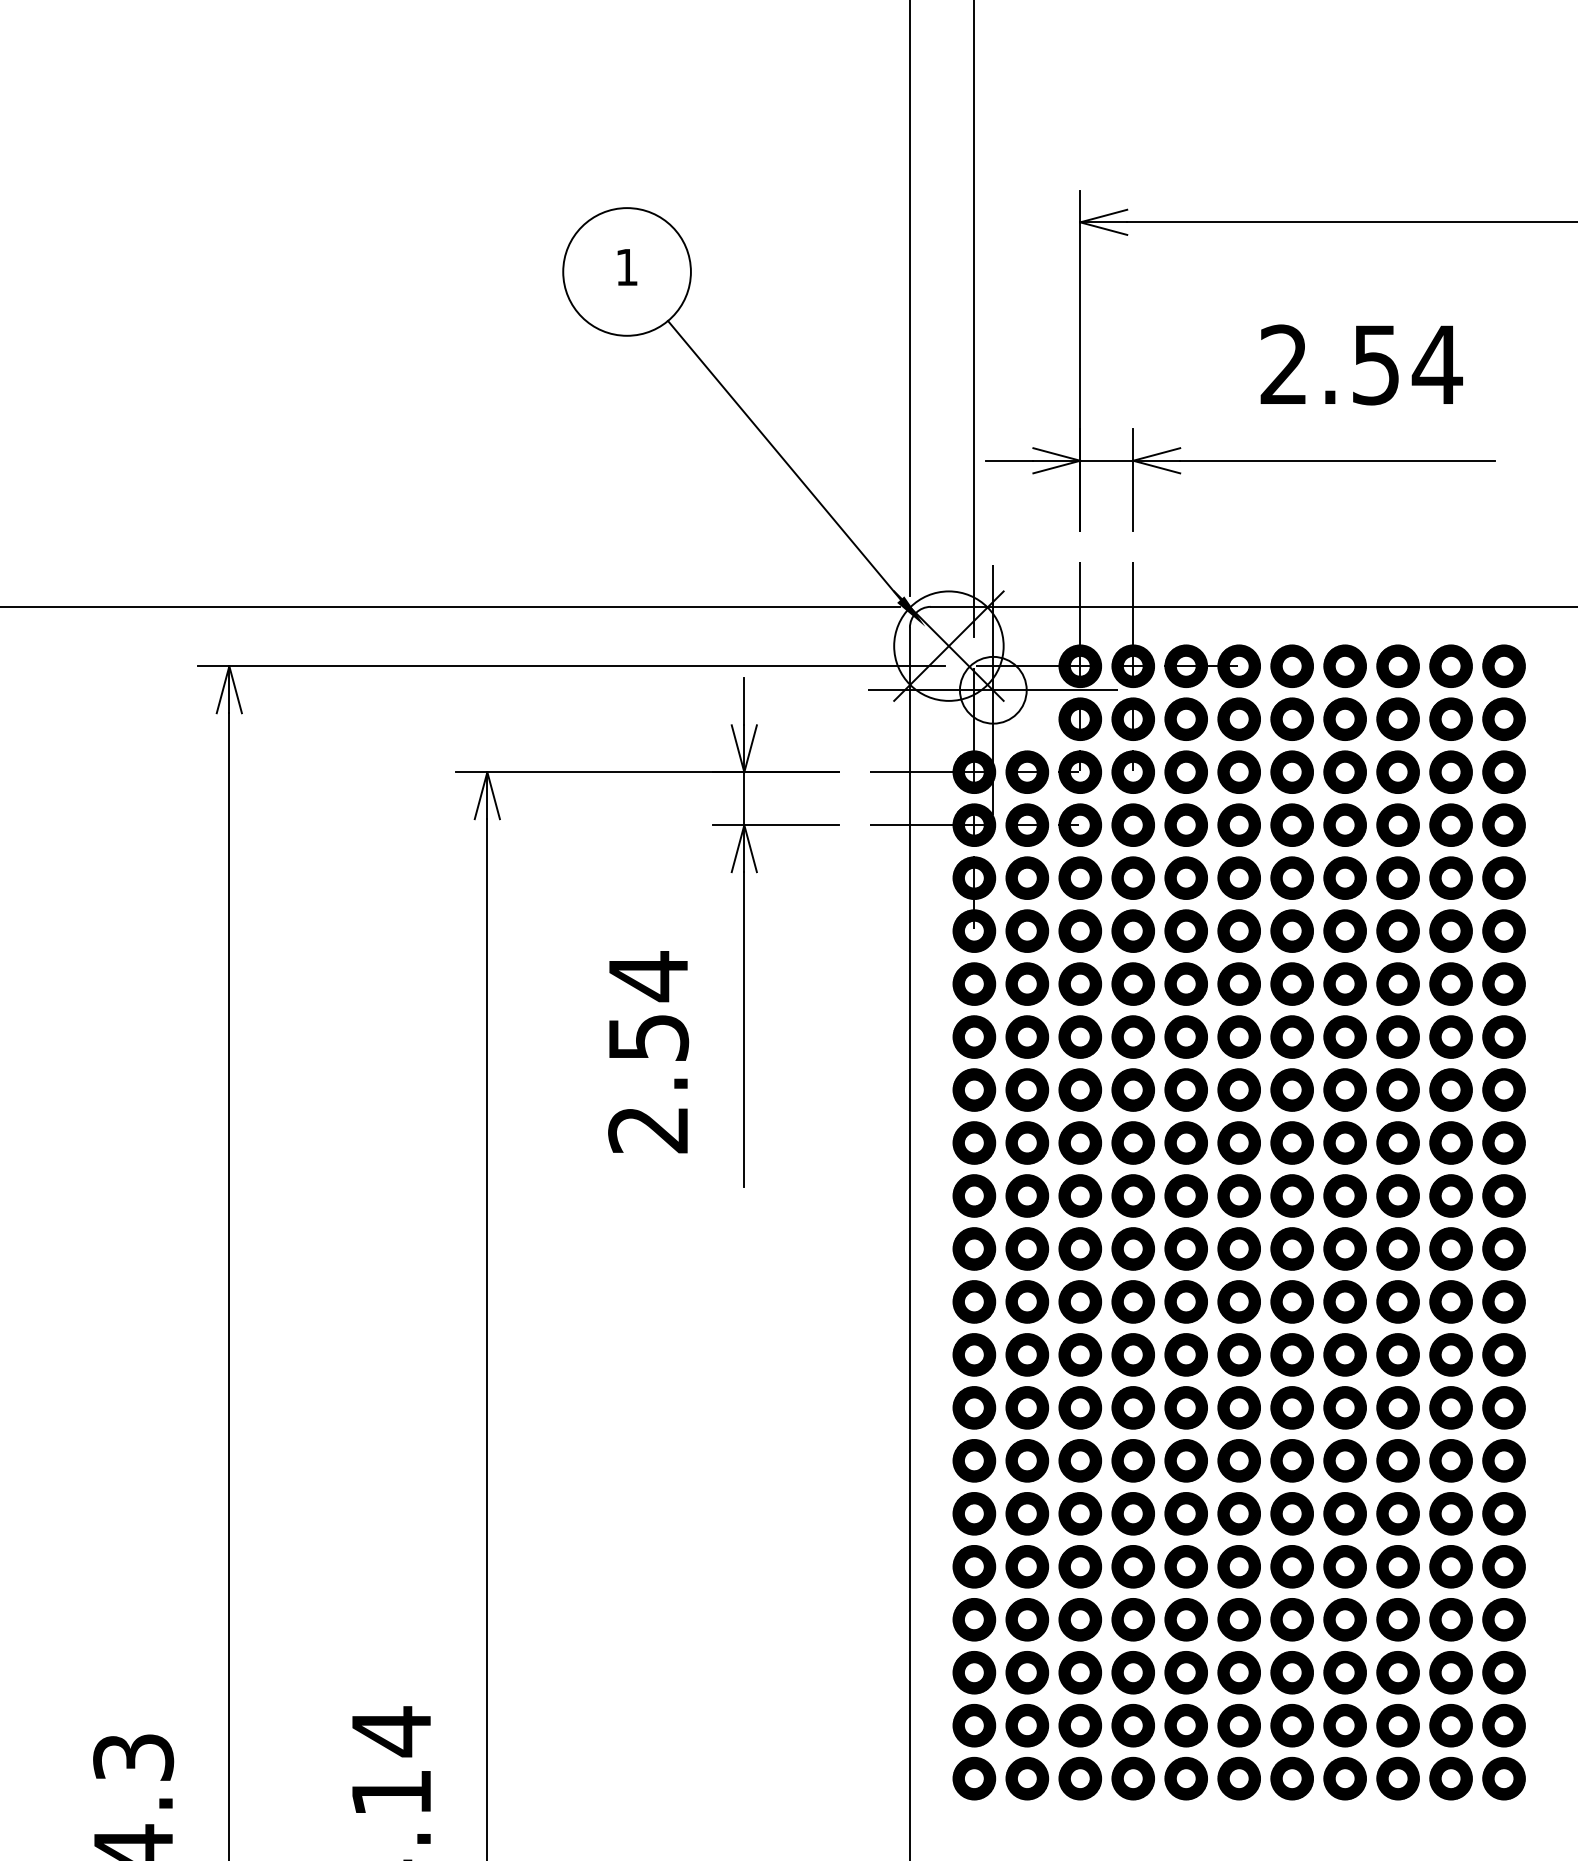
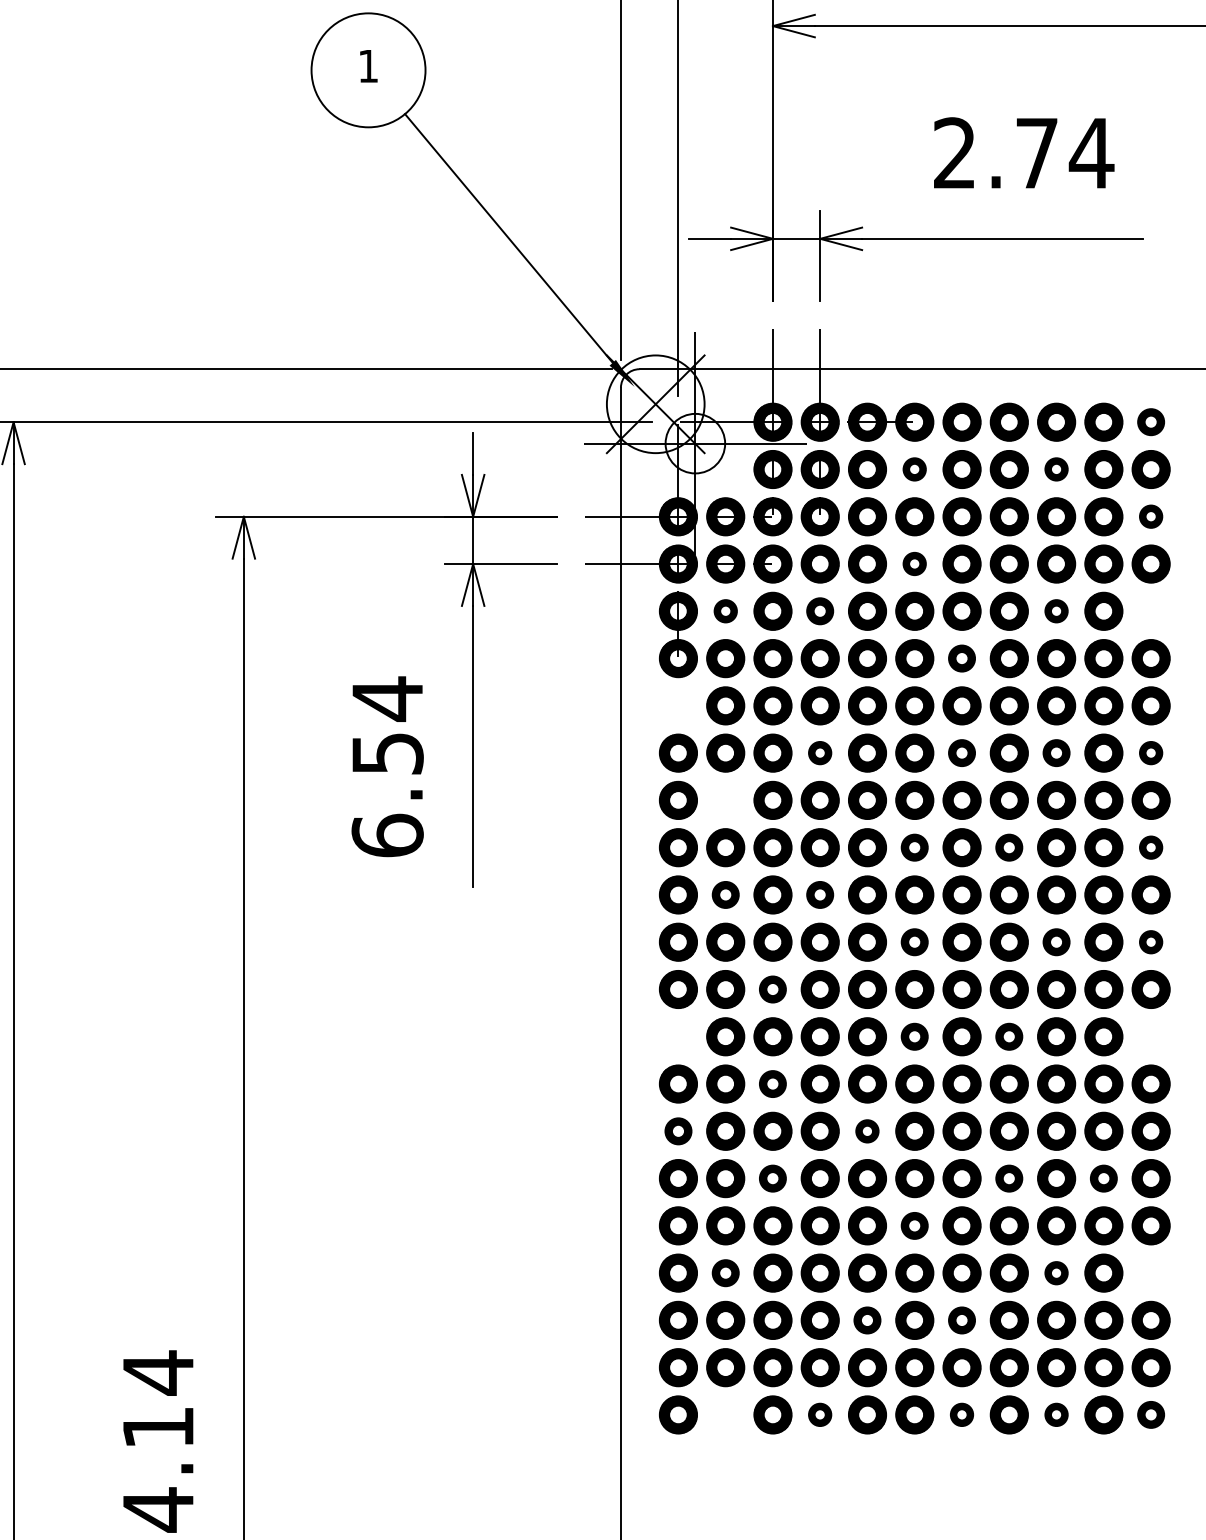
text: (1375, 365) -> (1036, 153), 2.54 -> 2.74
part: (1503, 665) -> (1150, 421), size x0.7
part: (1238, 718) -> (914, 468), size x0.6
part: (1397, 718) -> (1056, 468), size x0.6
part: (1503, 771) -> (1150, 516), size x0.6
part: (1238, 824) -> (914, 563), size x0.6
part: (1027, 877) -> (725, 610), size x0.6
part: (1132, 877) -> (819, 610), size x0.7
part: (1397, 877) -> (1056, 610), size x0.6
part: (1503, 877) -> (1150, 610), removed
part: (1291, 930) -> (961, 658), size x0.7
part: (974, 983) -> (678, 705), removed
part: (1132, 1036) -> (819, 752), size x0.6
part: (1291, 1036) -> (961, 752), size x0.7
part: (1397, 1036) -> (1056, 752), size x0.7
part: (1503, 1036) -> (1150, 752), size x0.6
part: (1027, 1089) -> (725, 799), removed
text: (648, 1129) -> (387, 835), 2.54 -> 6.54
part: (1238, 1142) -> (914, 847), size x0.7
part: (1344, 1142) -> (1008, 847), size x0.7
part: (1503, 1142) -> (1150, 847), size x0.6
part: (1027, 1195) -> (725, 894), size x0.7
part: (1132, 1195) -> (819, 894), size x0.7
part: (1238, 1248) -> (914, 941), size x0.7
part: (1397, 1248) -> (1056, 941), size x0.7
part: (1503, 1248) -> (1150, 941), size x0.6
part: (1079, 1301) -> (772, 989), size x0.7
part: (974, 1354) -> (678, 1036), removed
part: (1238, 1354) -> (914, 1036), size x0.7
part: (1344, 1354) -> (1008, 1036), size x0.7
part: (1503, 1354) -> (1150, 1036), removed
part: (1079, 1407) -> (772, 1083), size x0.7
part: (974, 1460) -> (678, 1131), size x0.7
part: (1185, 1460) -> (866, 1131), size x0.6
part: (1079, 1513) -> (772, 1178), size x0.7
part: (1344, 1513) -> (1008, 1178), size x0.7
part: (1450, 1513) -> (1103, 1178), size x0.7
part: (1238, 1566) -> (914, 1225), size x0.7
part: (1027, 1619) -> (725, 1272), size x0.7
part: (1397, 1619) -> (1056, 1272), size x0.6
part: (1503, 1619) -> (1150, 1272), removed
part: (1185, 1672) -> (866, 1320), size x0.7
part: (1291, 1672) -> (961, 1320), size x0.7
part: (1027, 1778) -> (725, 1414), removed
part: (1132, 1778) -> (819, 1414), size x0.6
part: (1291, 1778) -> (961, 1414), size x0.6
part: (1397, 1778) -> (1056, 1414), size x0.6
part: (1503, 1778) -> (1150, 1414), size x0.7

